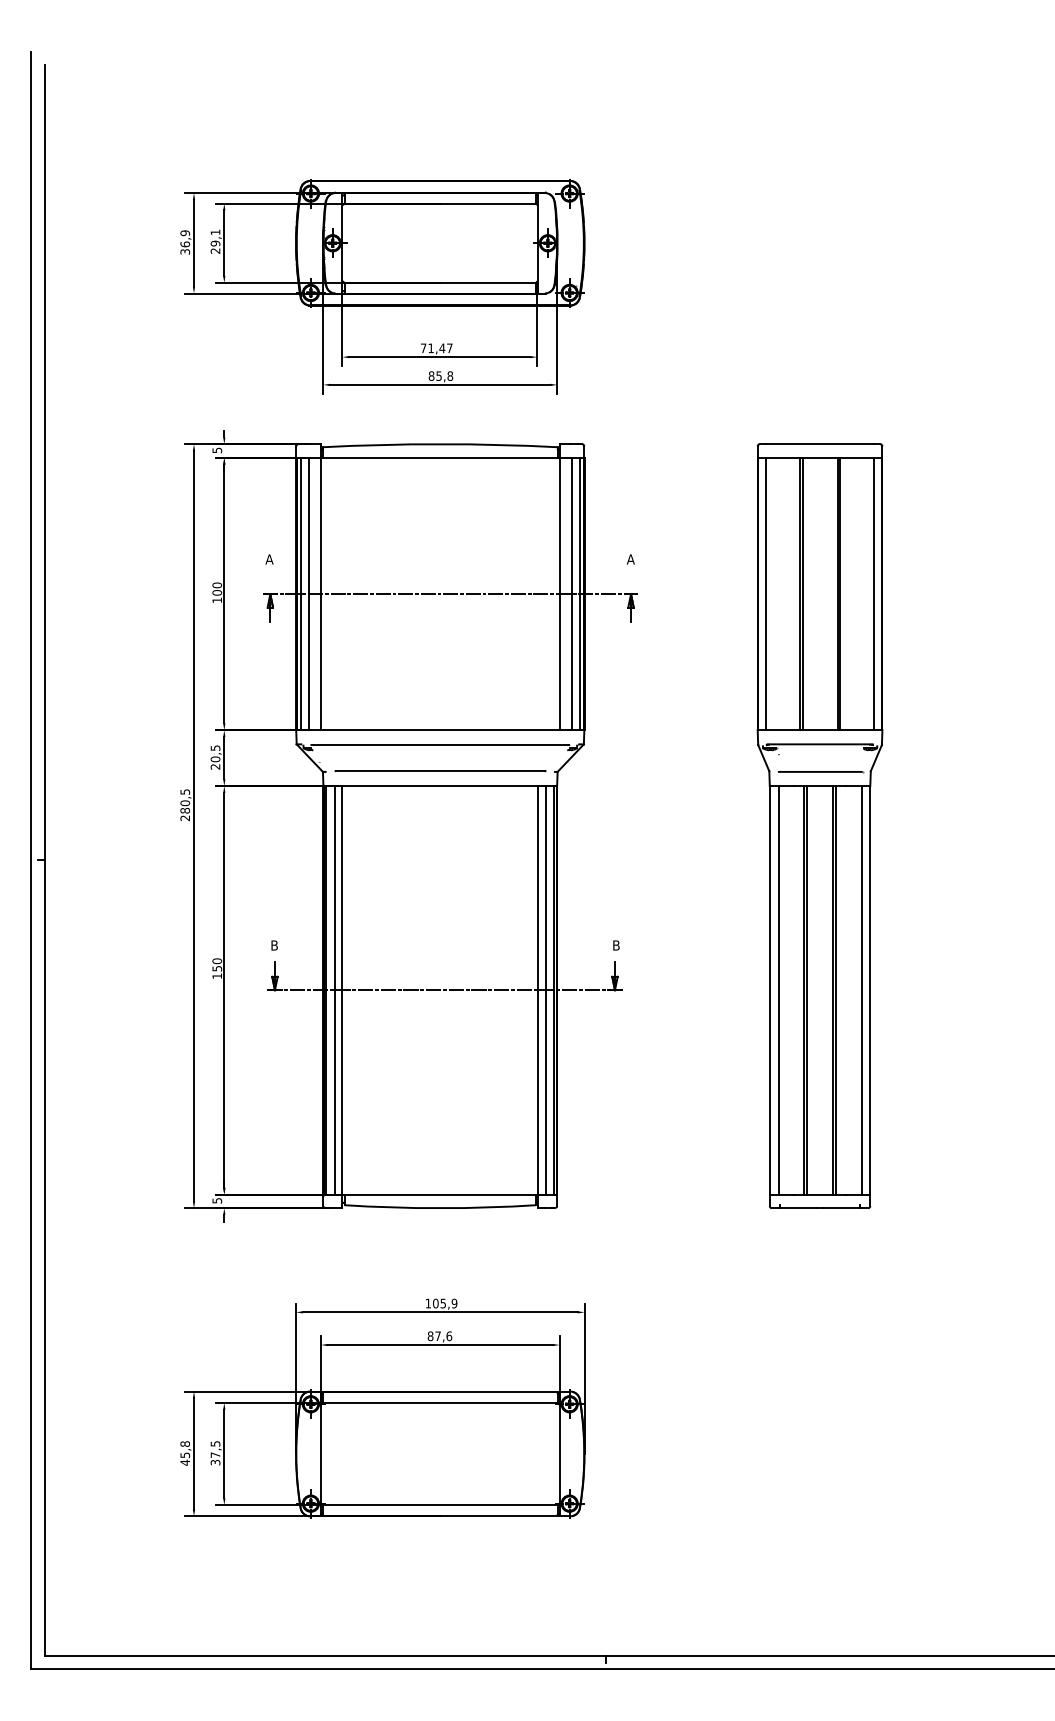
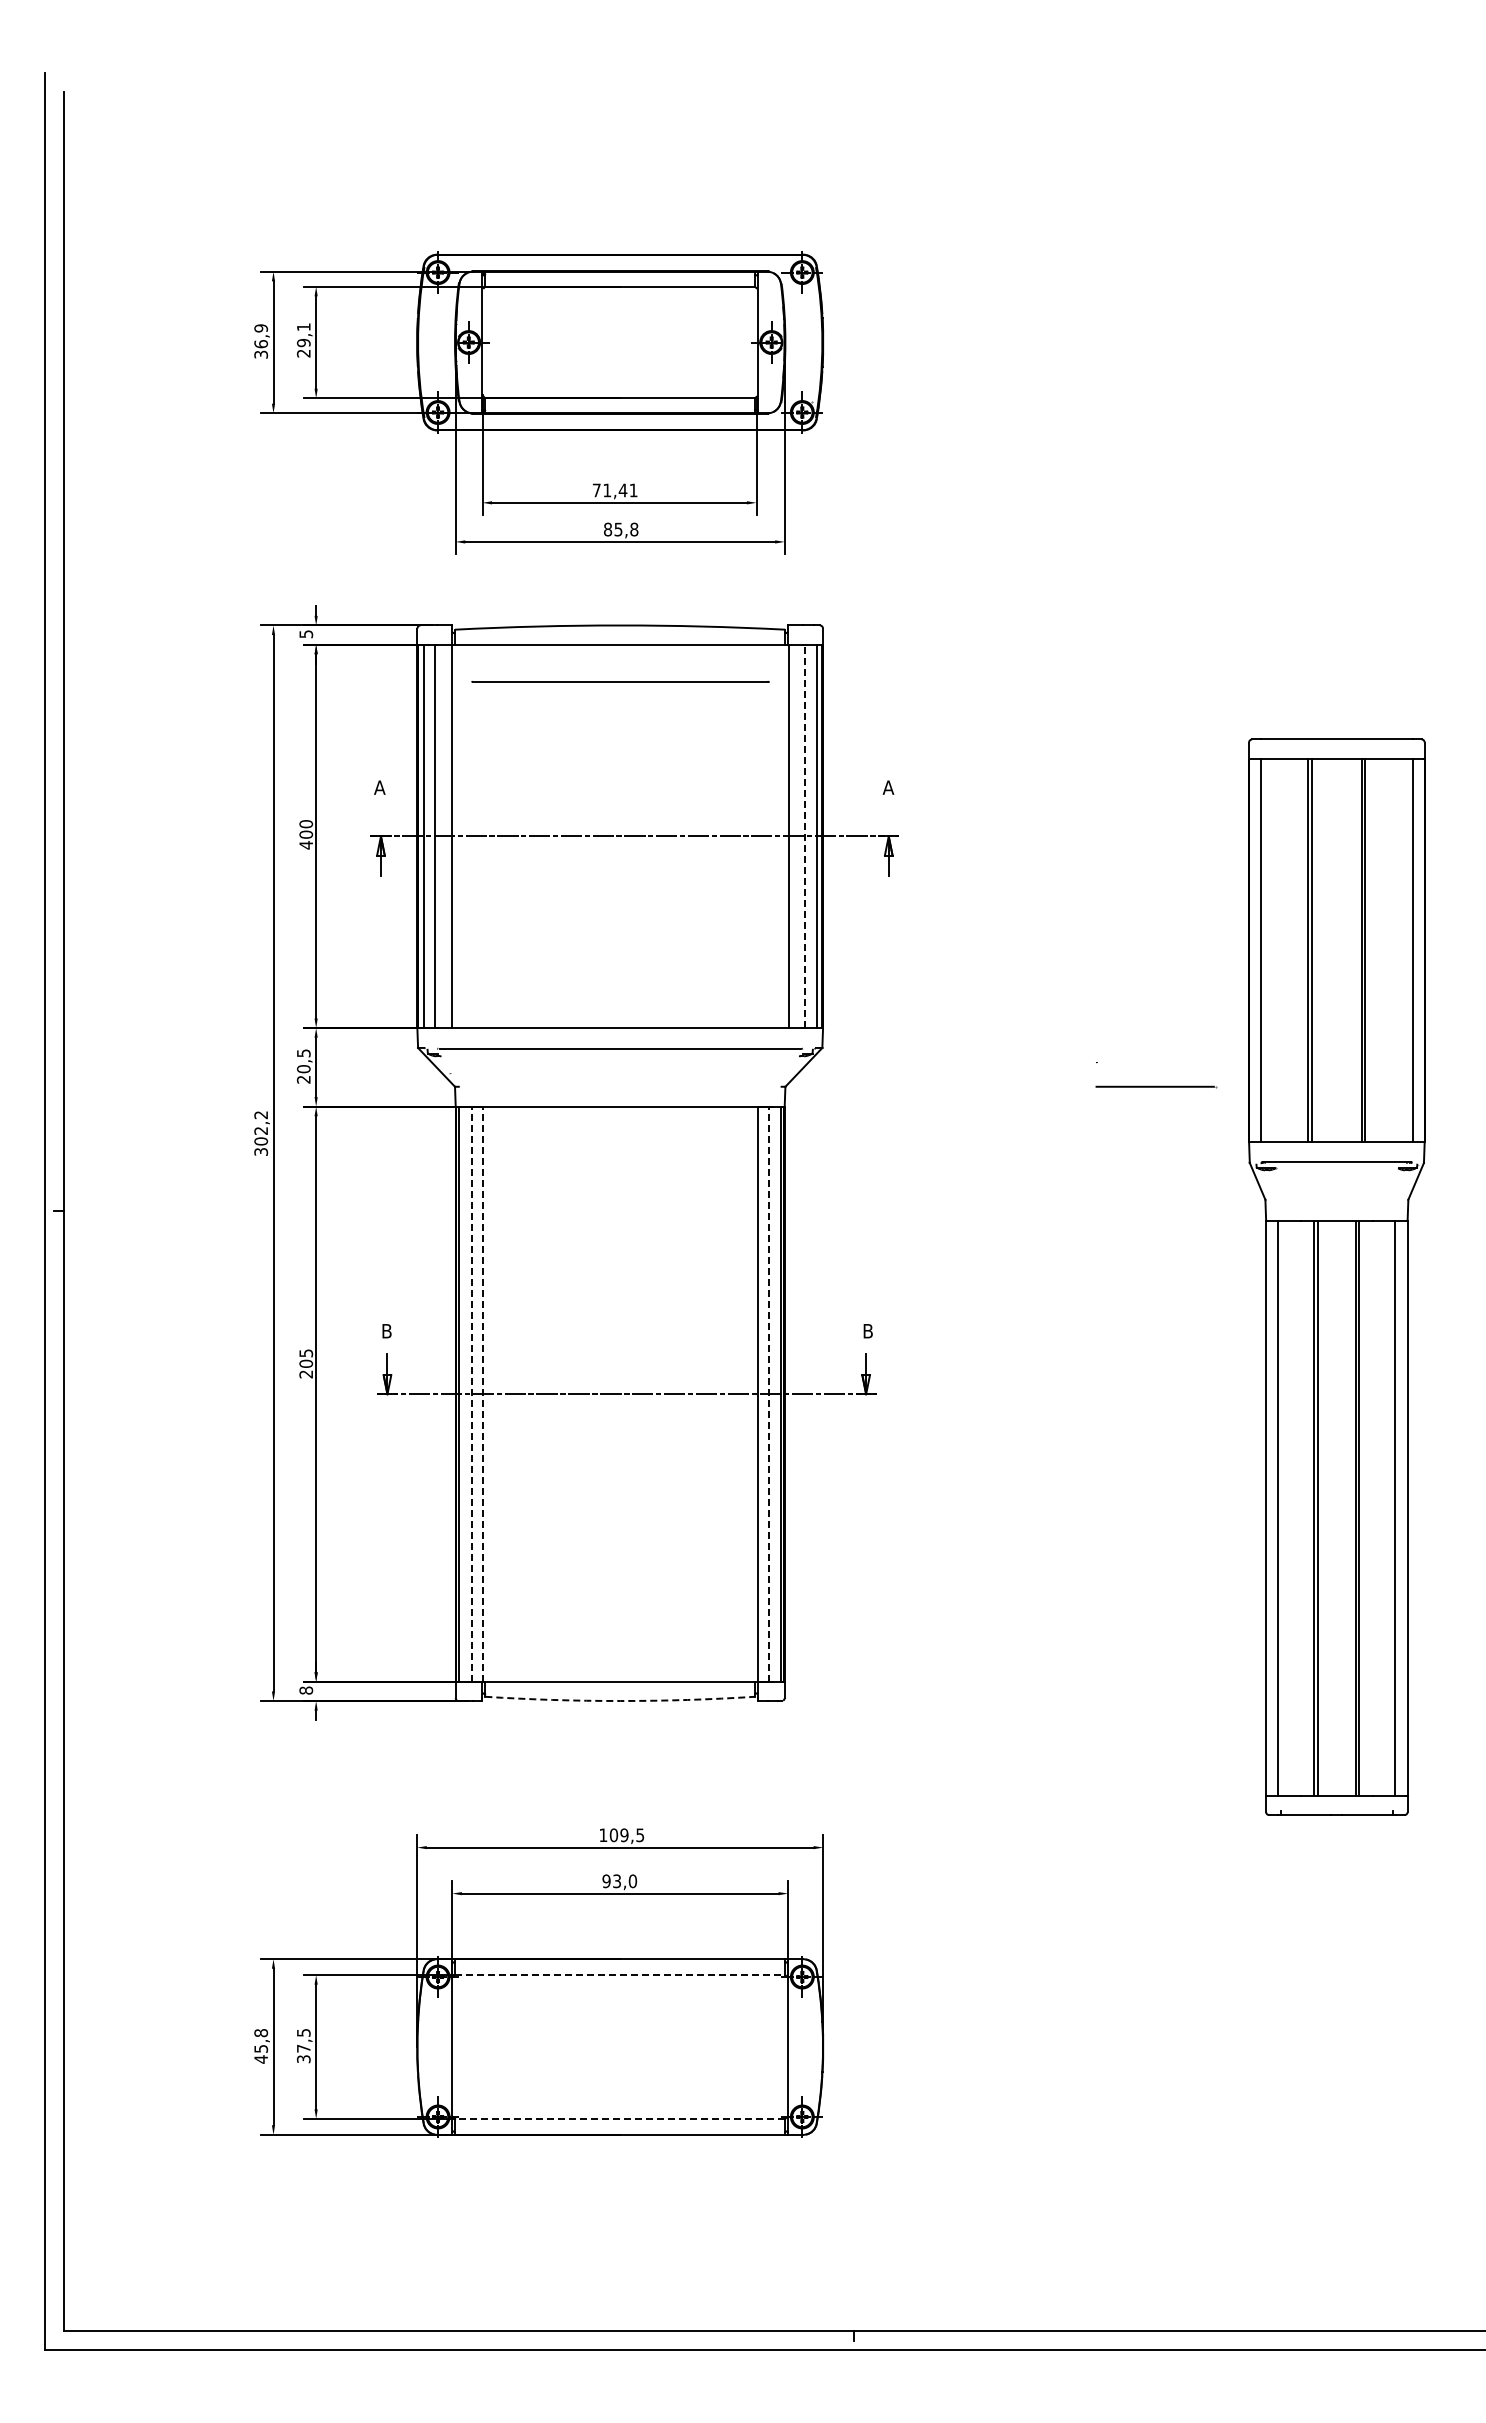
text: (449, 348) -> (633, 490), 71,47 -> 71,41
line: (571, 594) -> (805, 836), solid -> dashed
text: (216, 600) -> (305, 845), 100 -> 400
line: (440, 771) -> (620, 681), moved
text: (185, 805) -> (261, 1133), 280,5 -> 302,2
part: (819, 825) -> (1336, 1276), moved
text: (217, 968) -> (306, 1363), 150 -> 205
line: (334, 990) -> (471, 1394), solid -> dashed
line: (342, 990) -> (482, 1394), solid -> dashed
line: (545, 990) -> (768, 1394), solid -> dashed
text: (217, 1200) -> (306, 1690), 5 -> 8
arc: (440, 1208) -> (620, 1701), solid -> dashed
text: (449, 1303) -> (632, 1834), 105,9 -> 109,5
text: (439, 1336) -> (619, 1881), 87,6 -> 93,0
line: (440, 1403) -> (620, 1975), solid -> dashed
line: (439, 1504) -> (619, 2118), solid -> dashed

